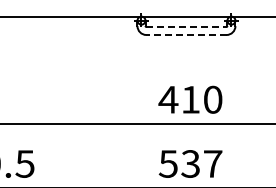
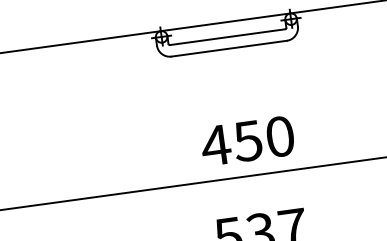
line: (186, 26) -> (227, 36), dashed -> solid
line: (185, 35) -> (227, 49), dashed -> solid
text: (190, 99) -> (247, 140), 410 -> 450

